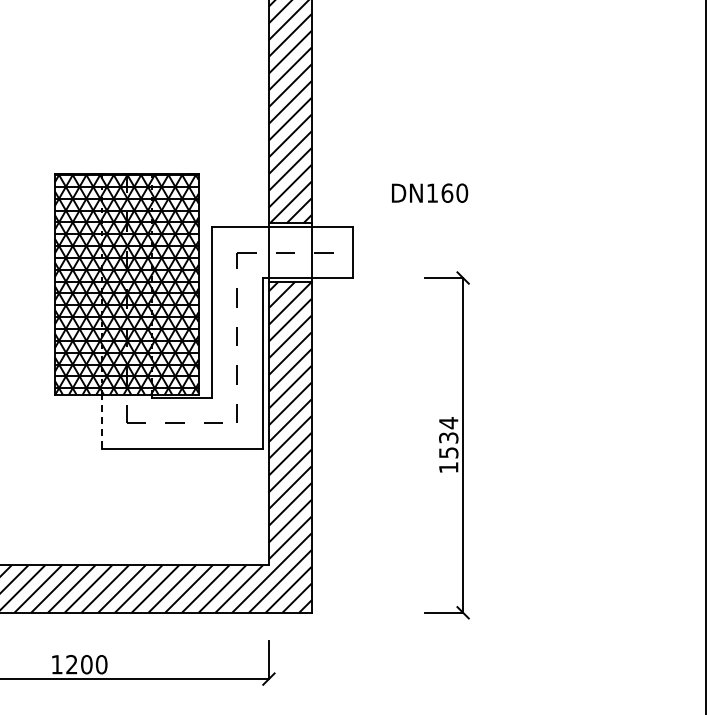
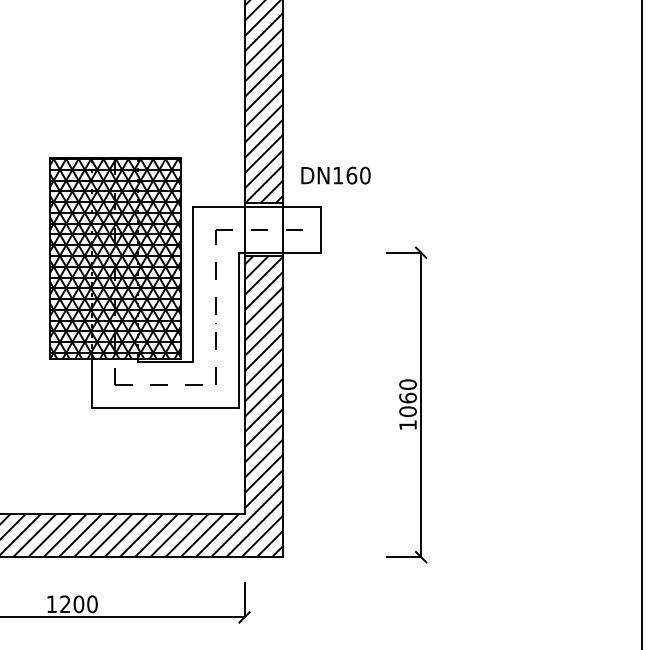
text: (429, 193) -> (335, 175), moved
line: (101, 420) -> (92, 382), dashed -> solid
text: (448, 437) -> (407, 397), 1534 -> 1060

